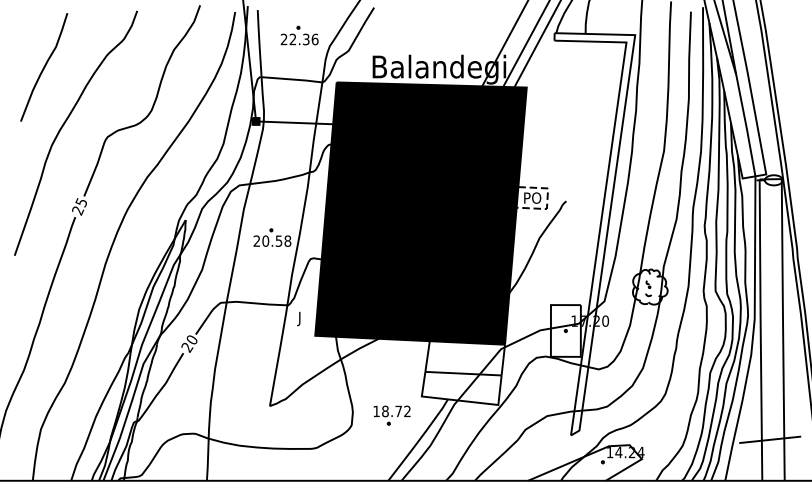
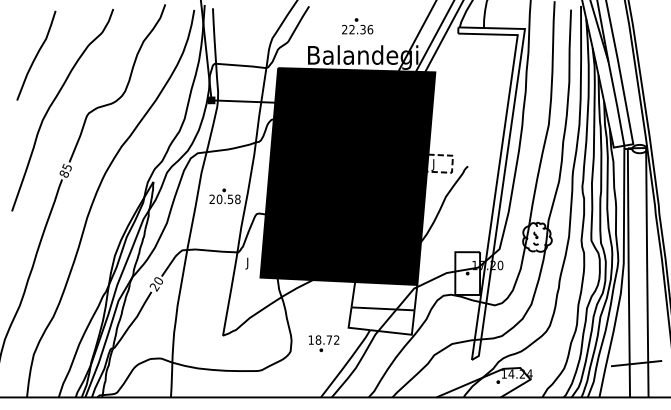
part: (299, 35) -> (357, 26), moved
text: (531, 199) -> (439, 164), PO -> J
text: (78, 211) -> (64, 174), 25 -> 85

